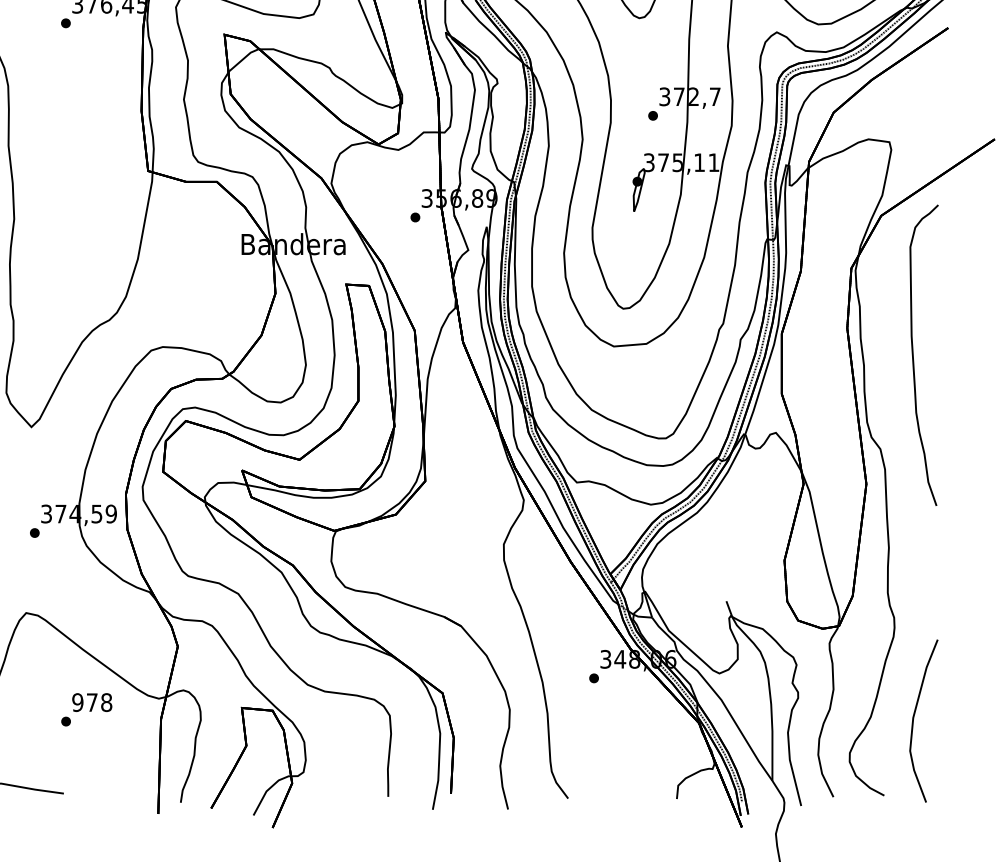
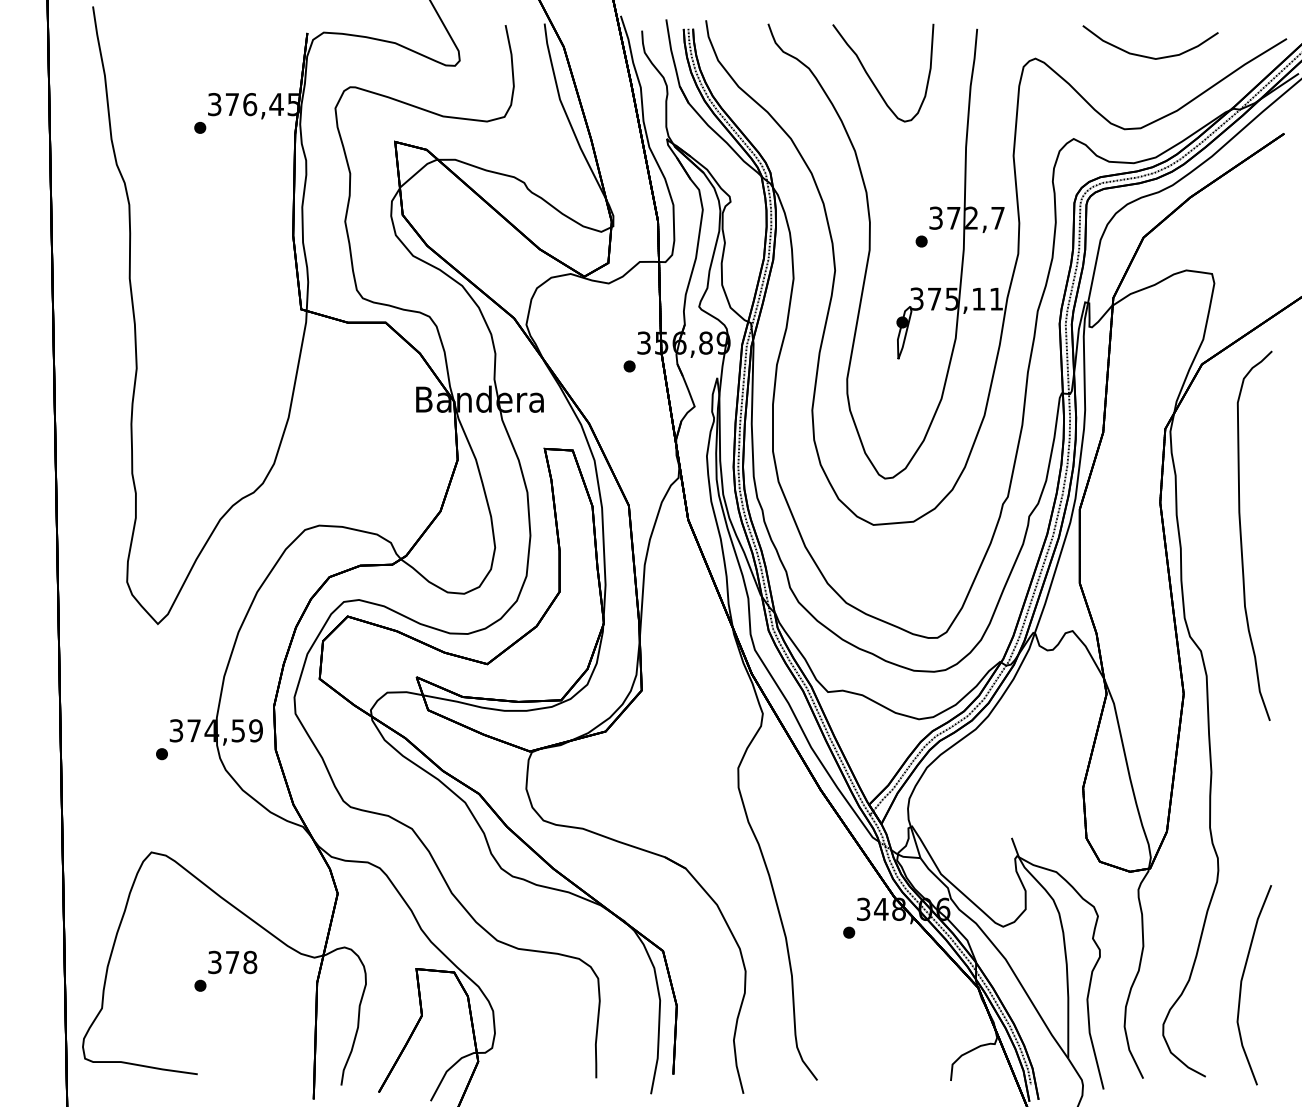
text: (77, 702) -> (214, 962), 978 -> 378

